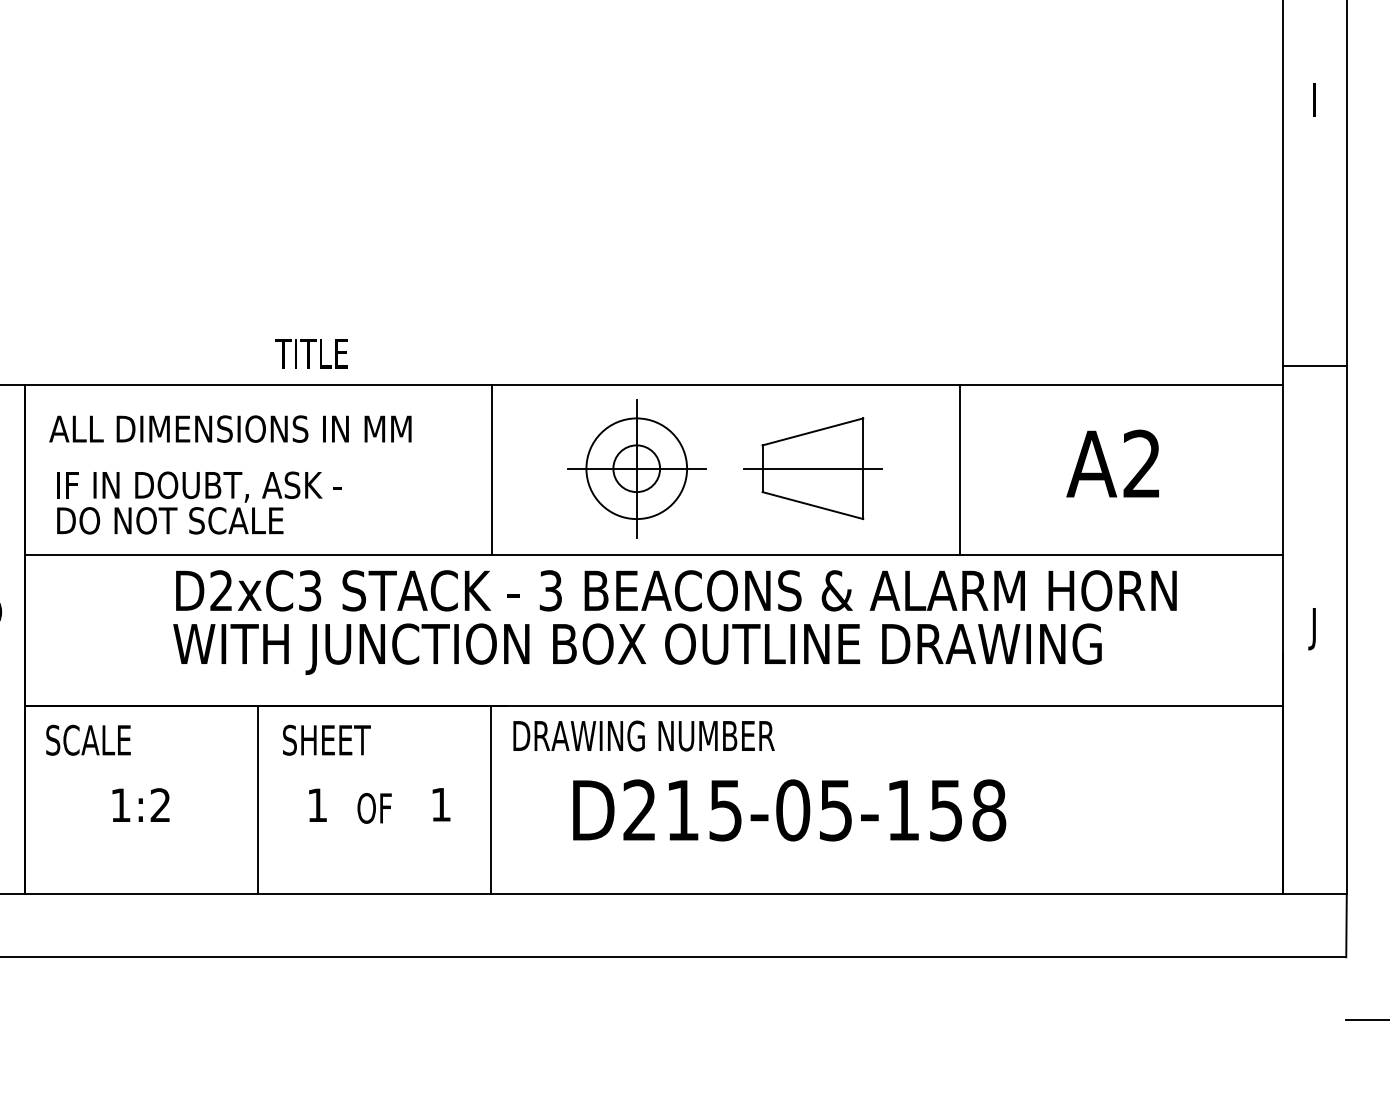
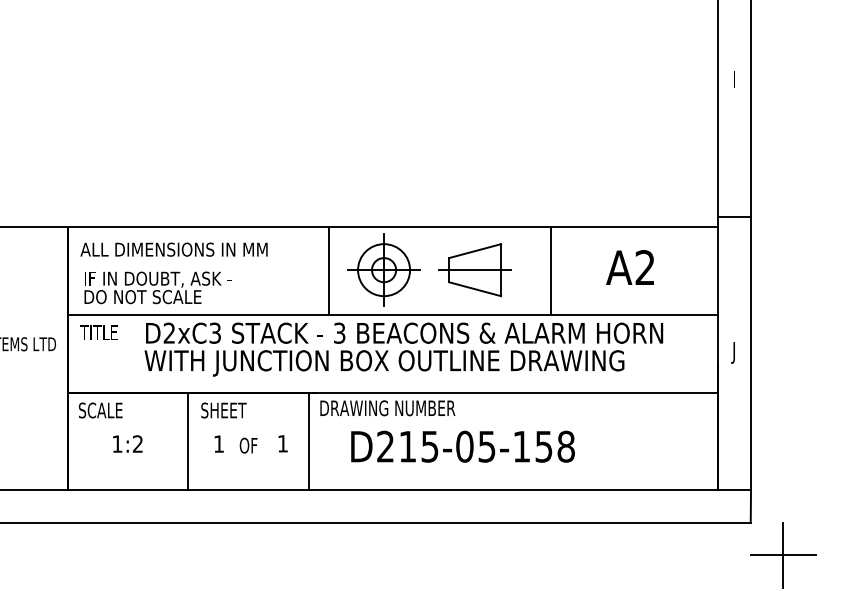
text: (310, 353) -> (98, 332), moved
line: (492, 469) -> (329, 270), moved

